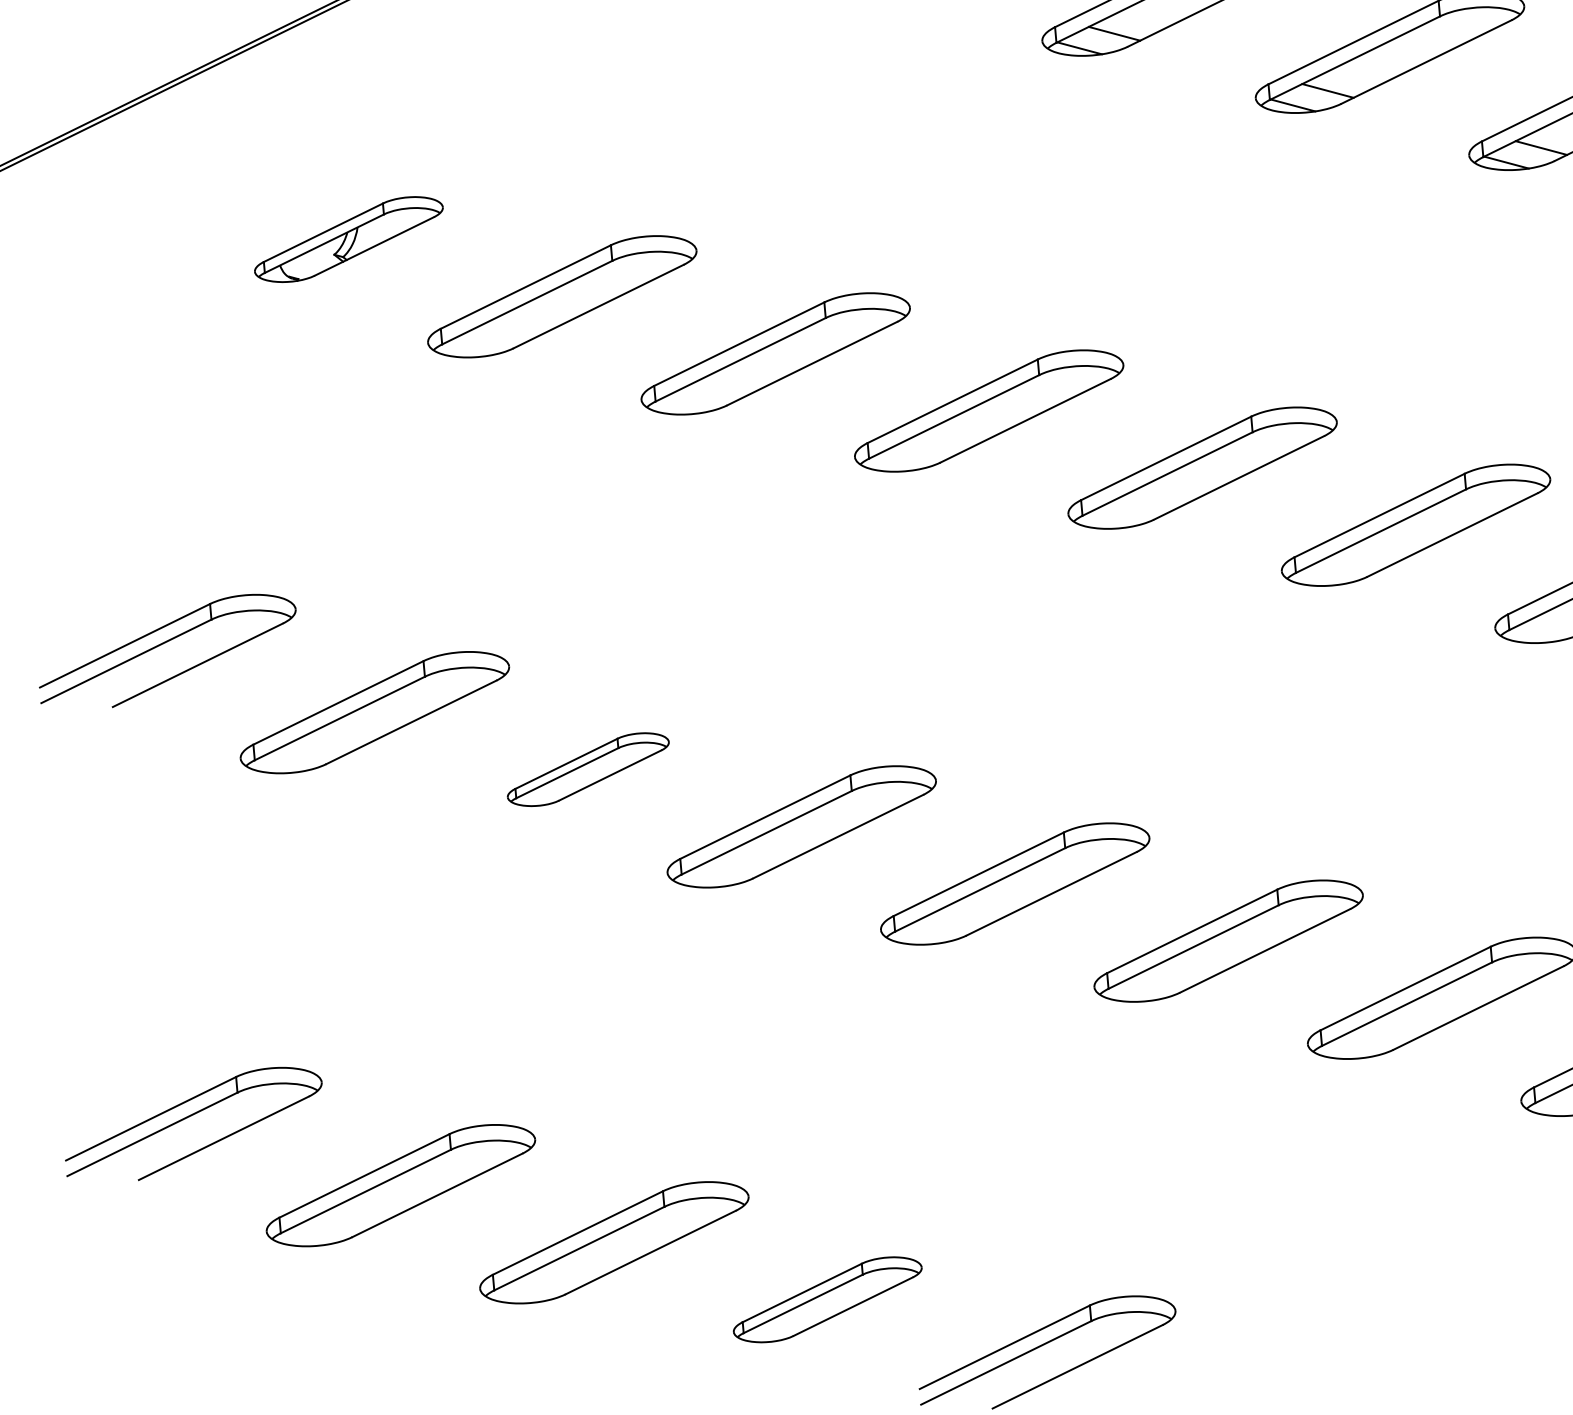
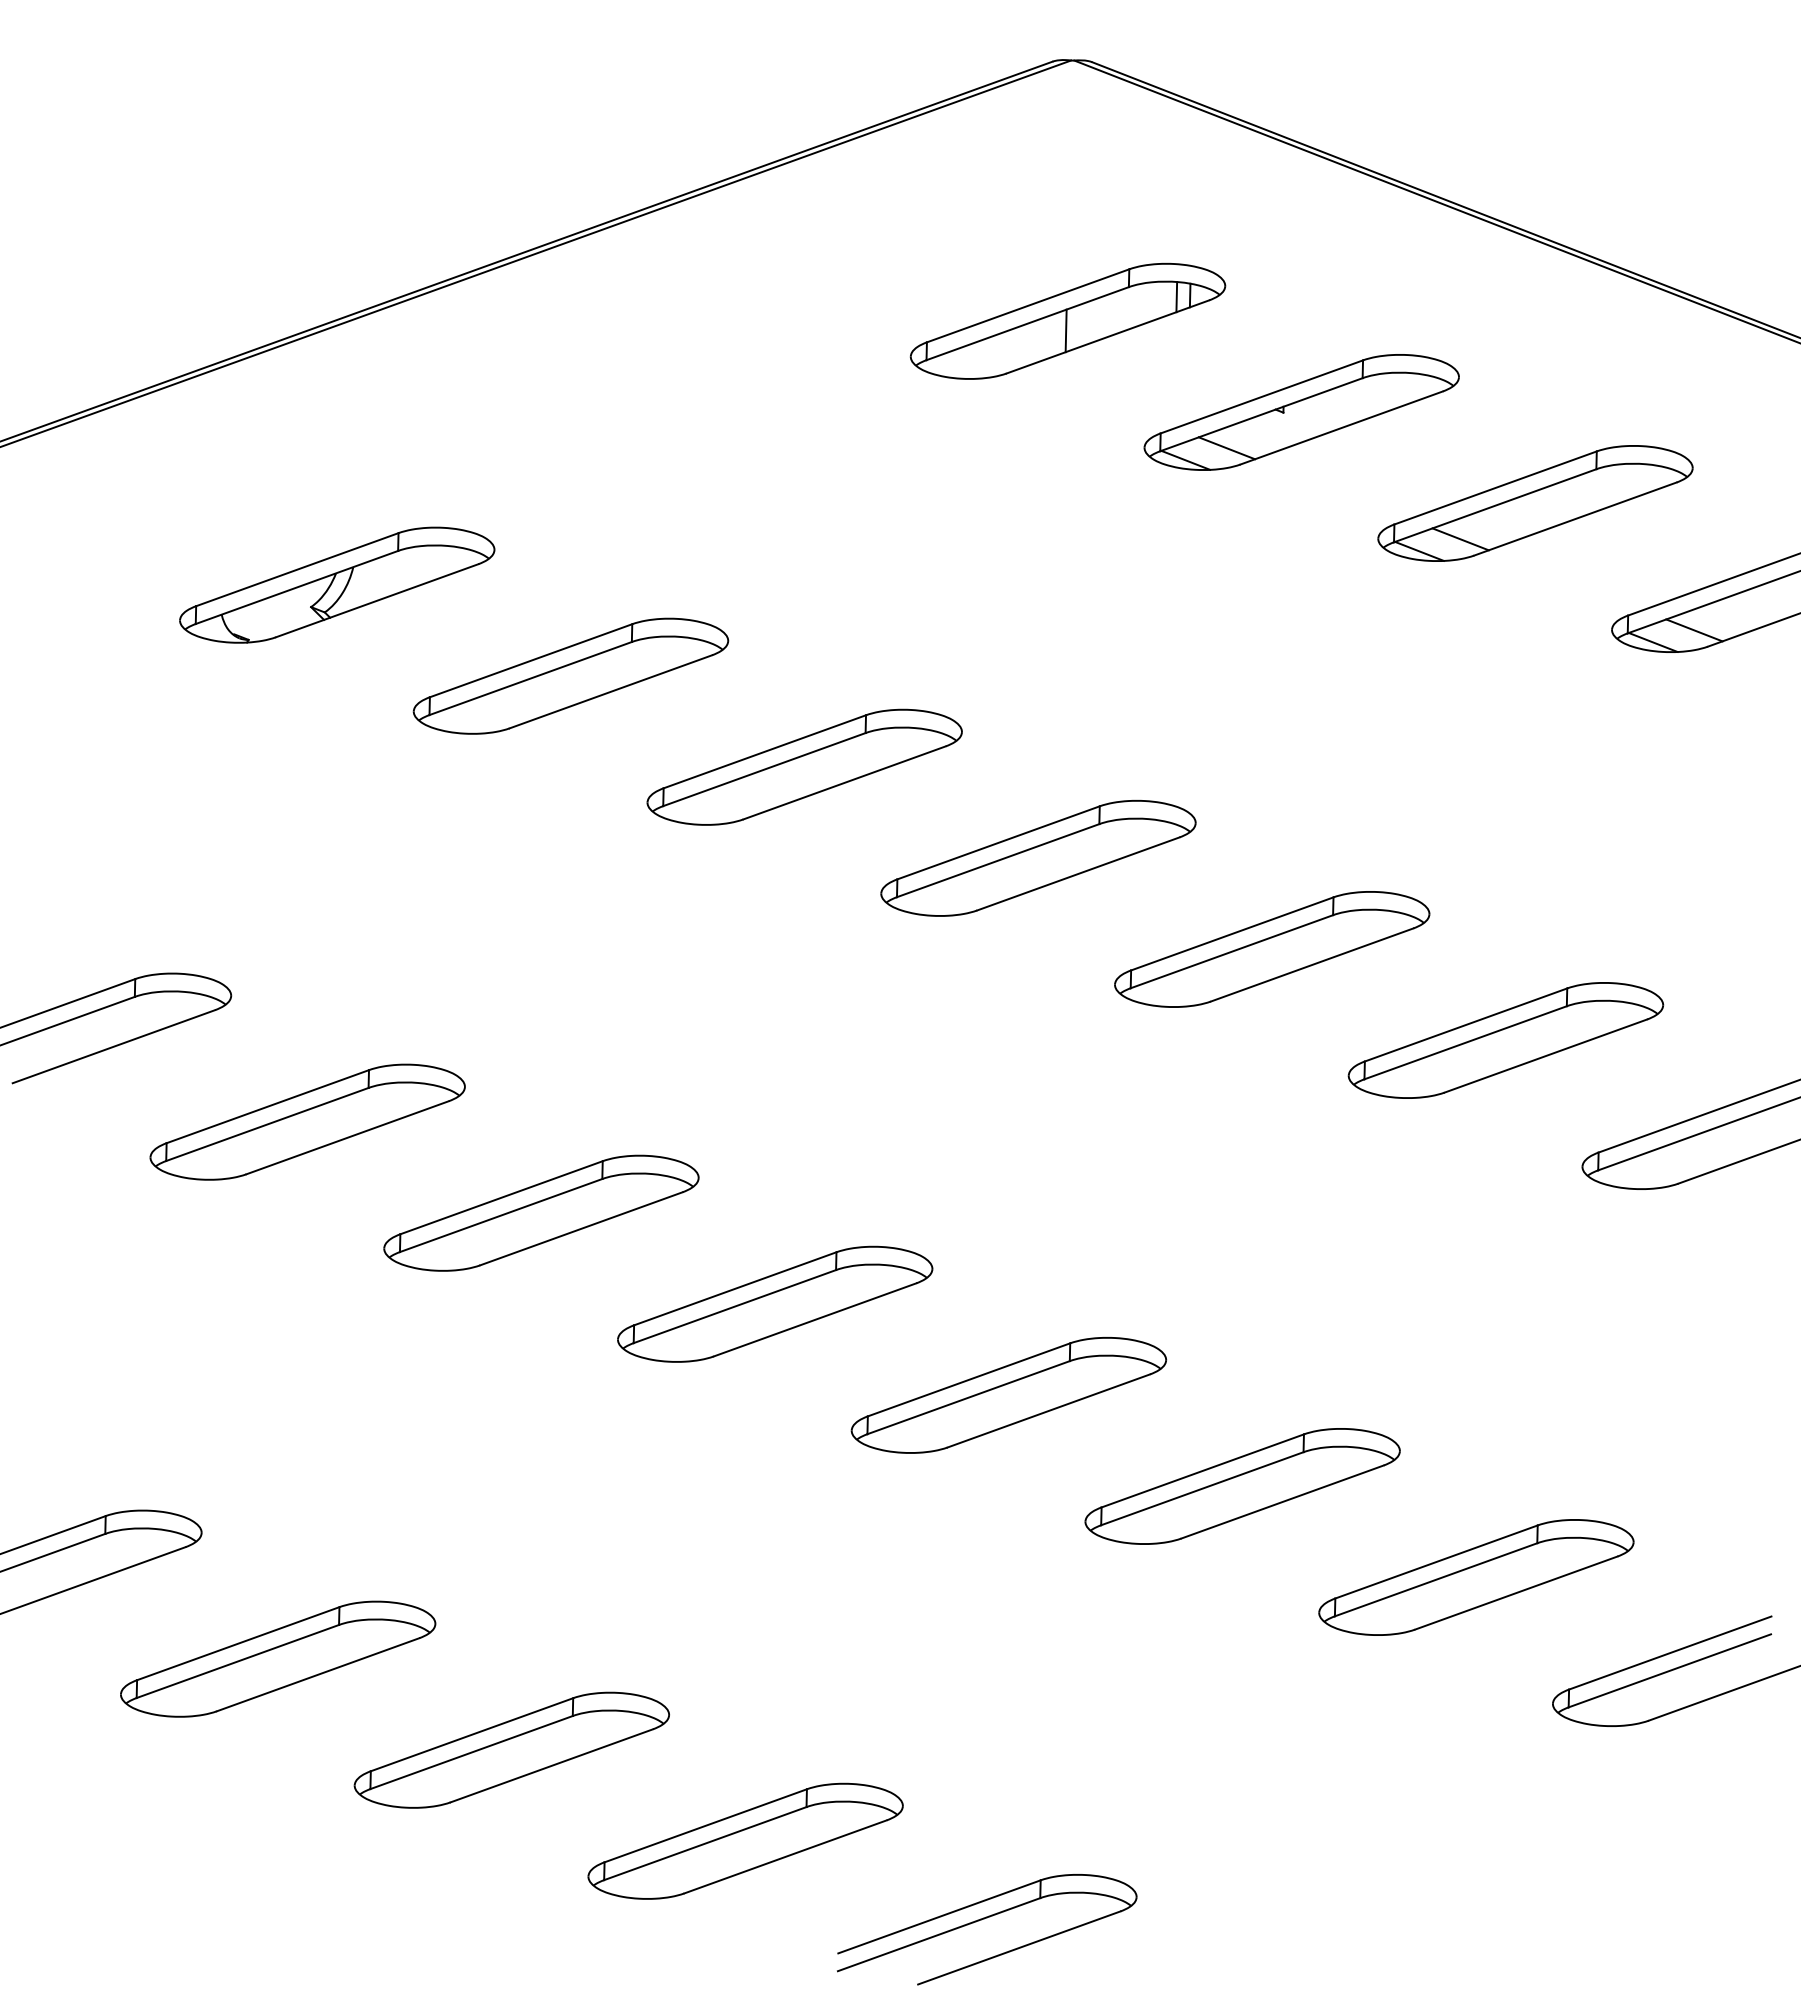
part: (349, 239) -> (337, 584), size x1.43
part: (588, 769) -> (541, 1212), size x1.67
part: (827, 1299) -> (745, 1840), size x1.43

